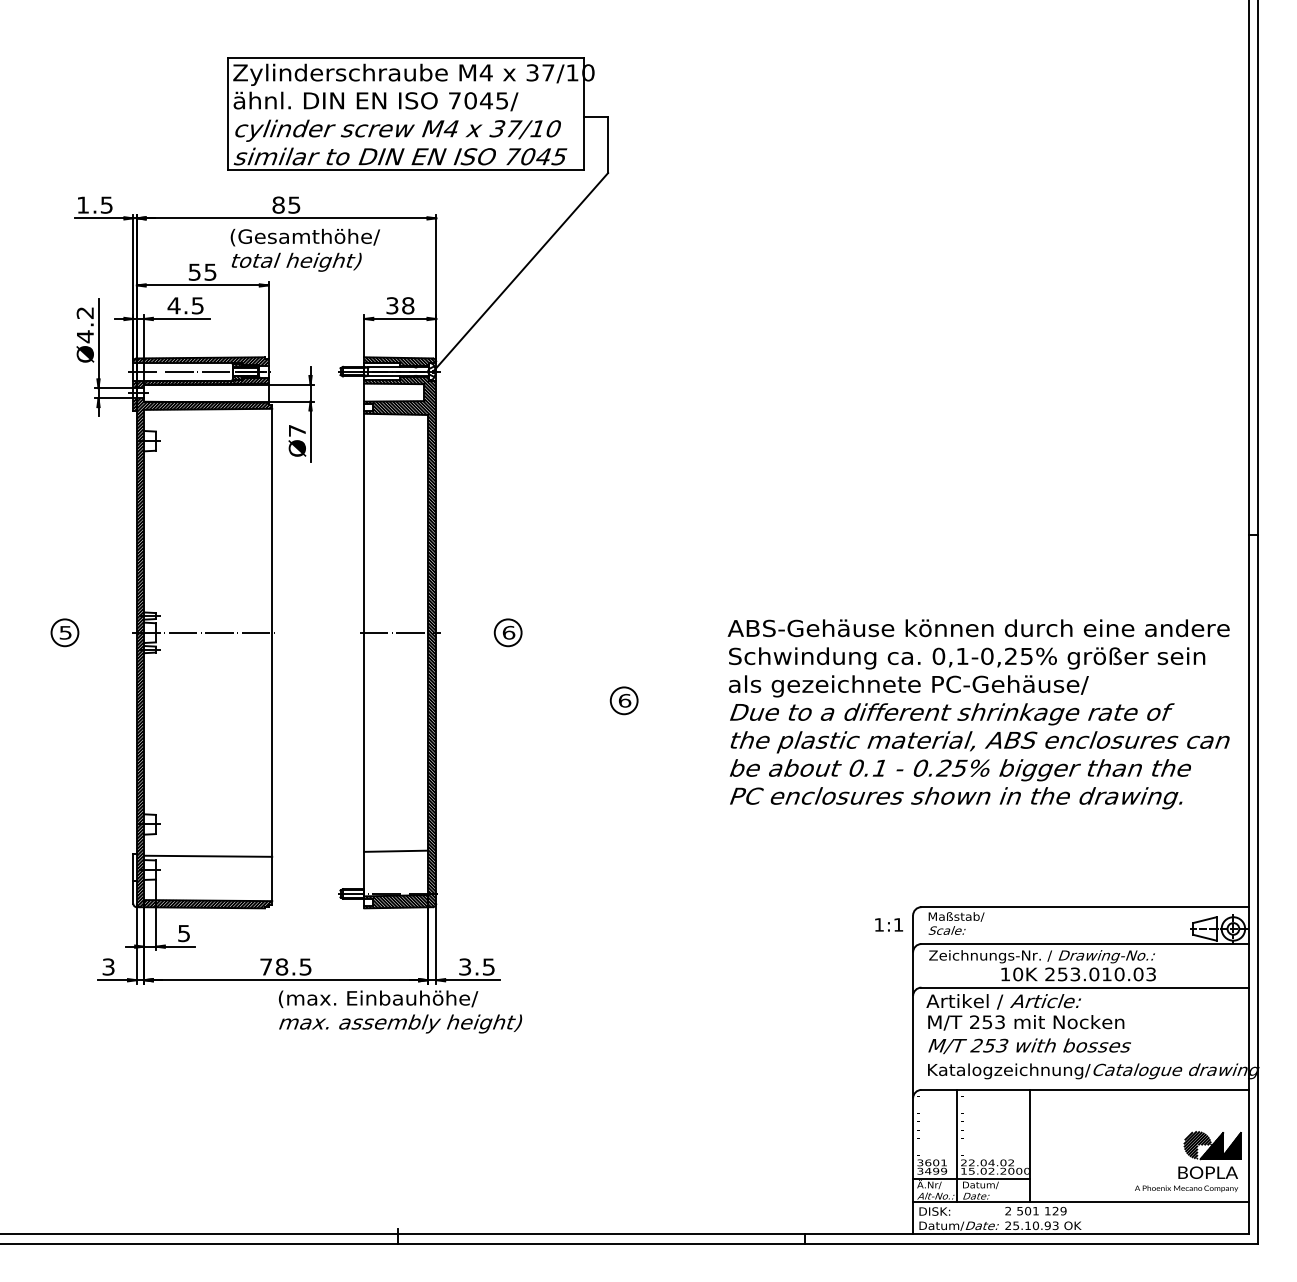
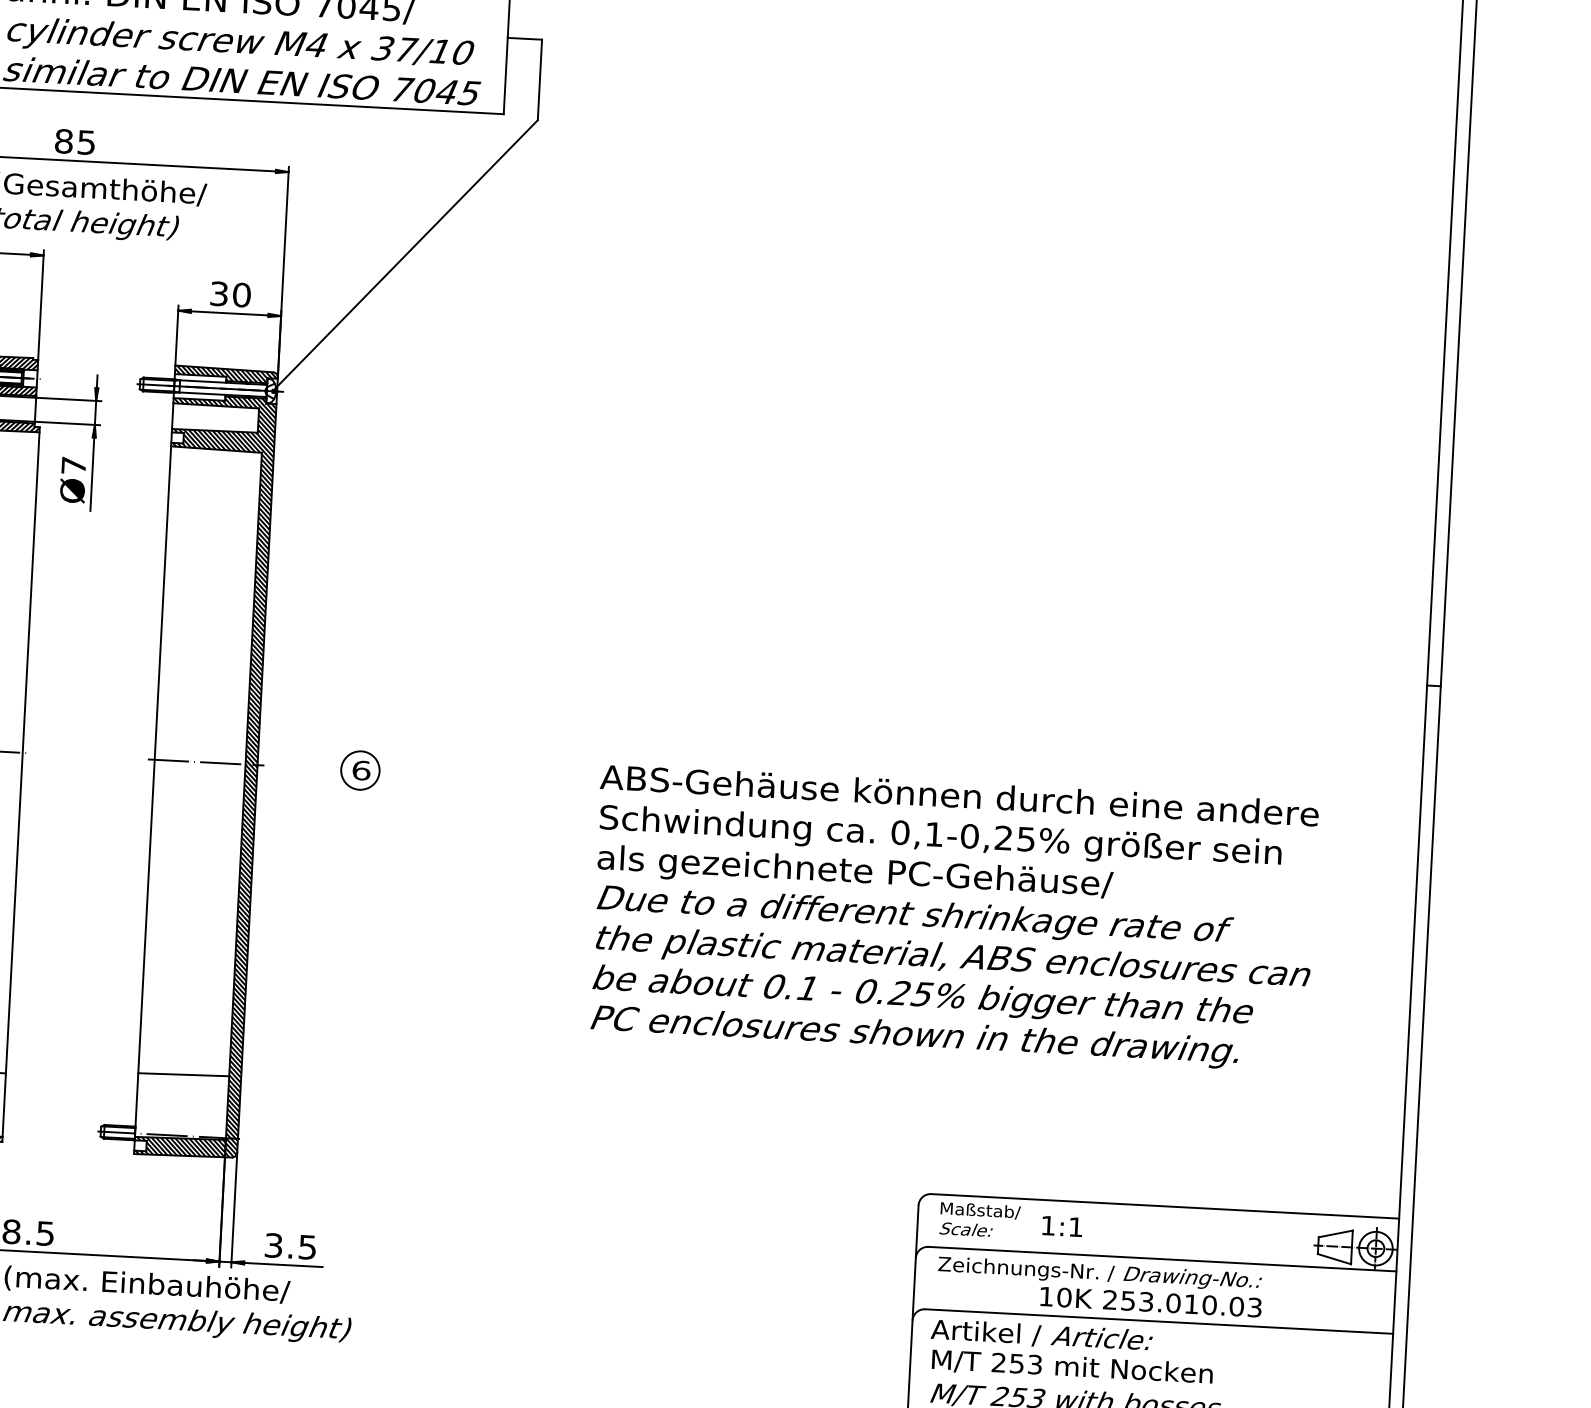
text: (408, 305) -> (242, 294), 38 -> 30
part: (623, 700) -> (520, 876), removed
text: (978, 714) -> (952, 918), moved
text: (889, 924) -> (1063, 1225), moved

